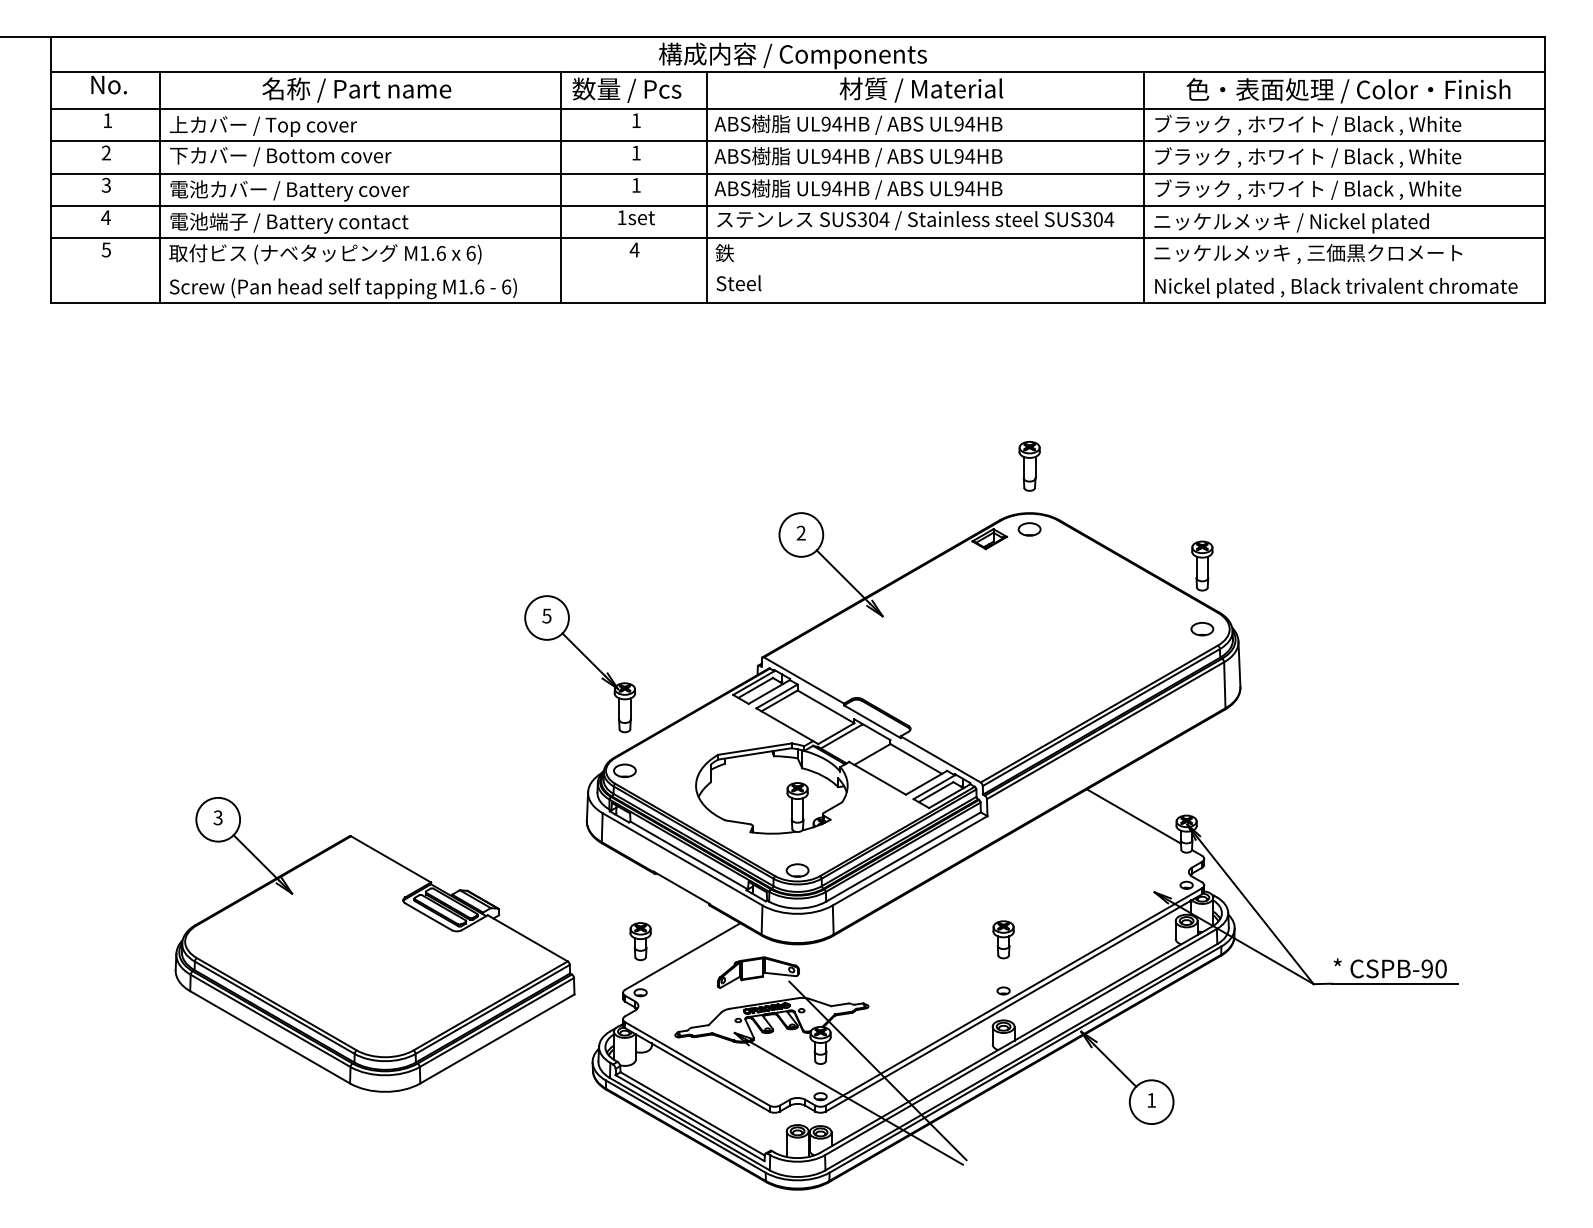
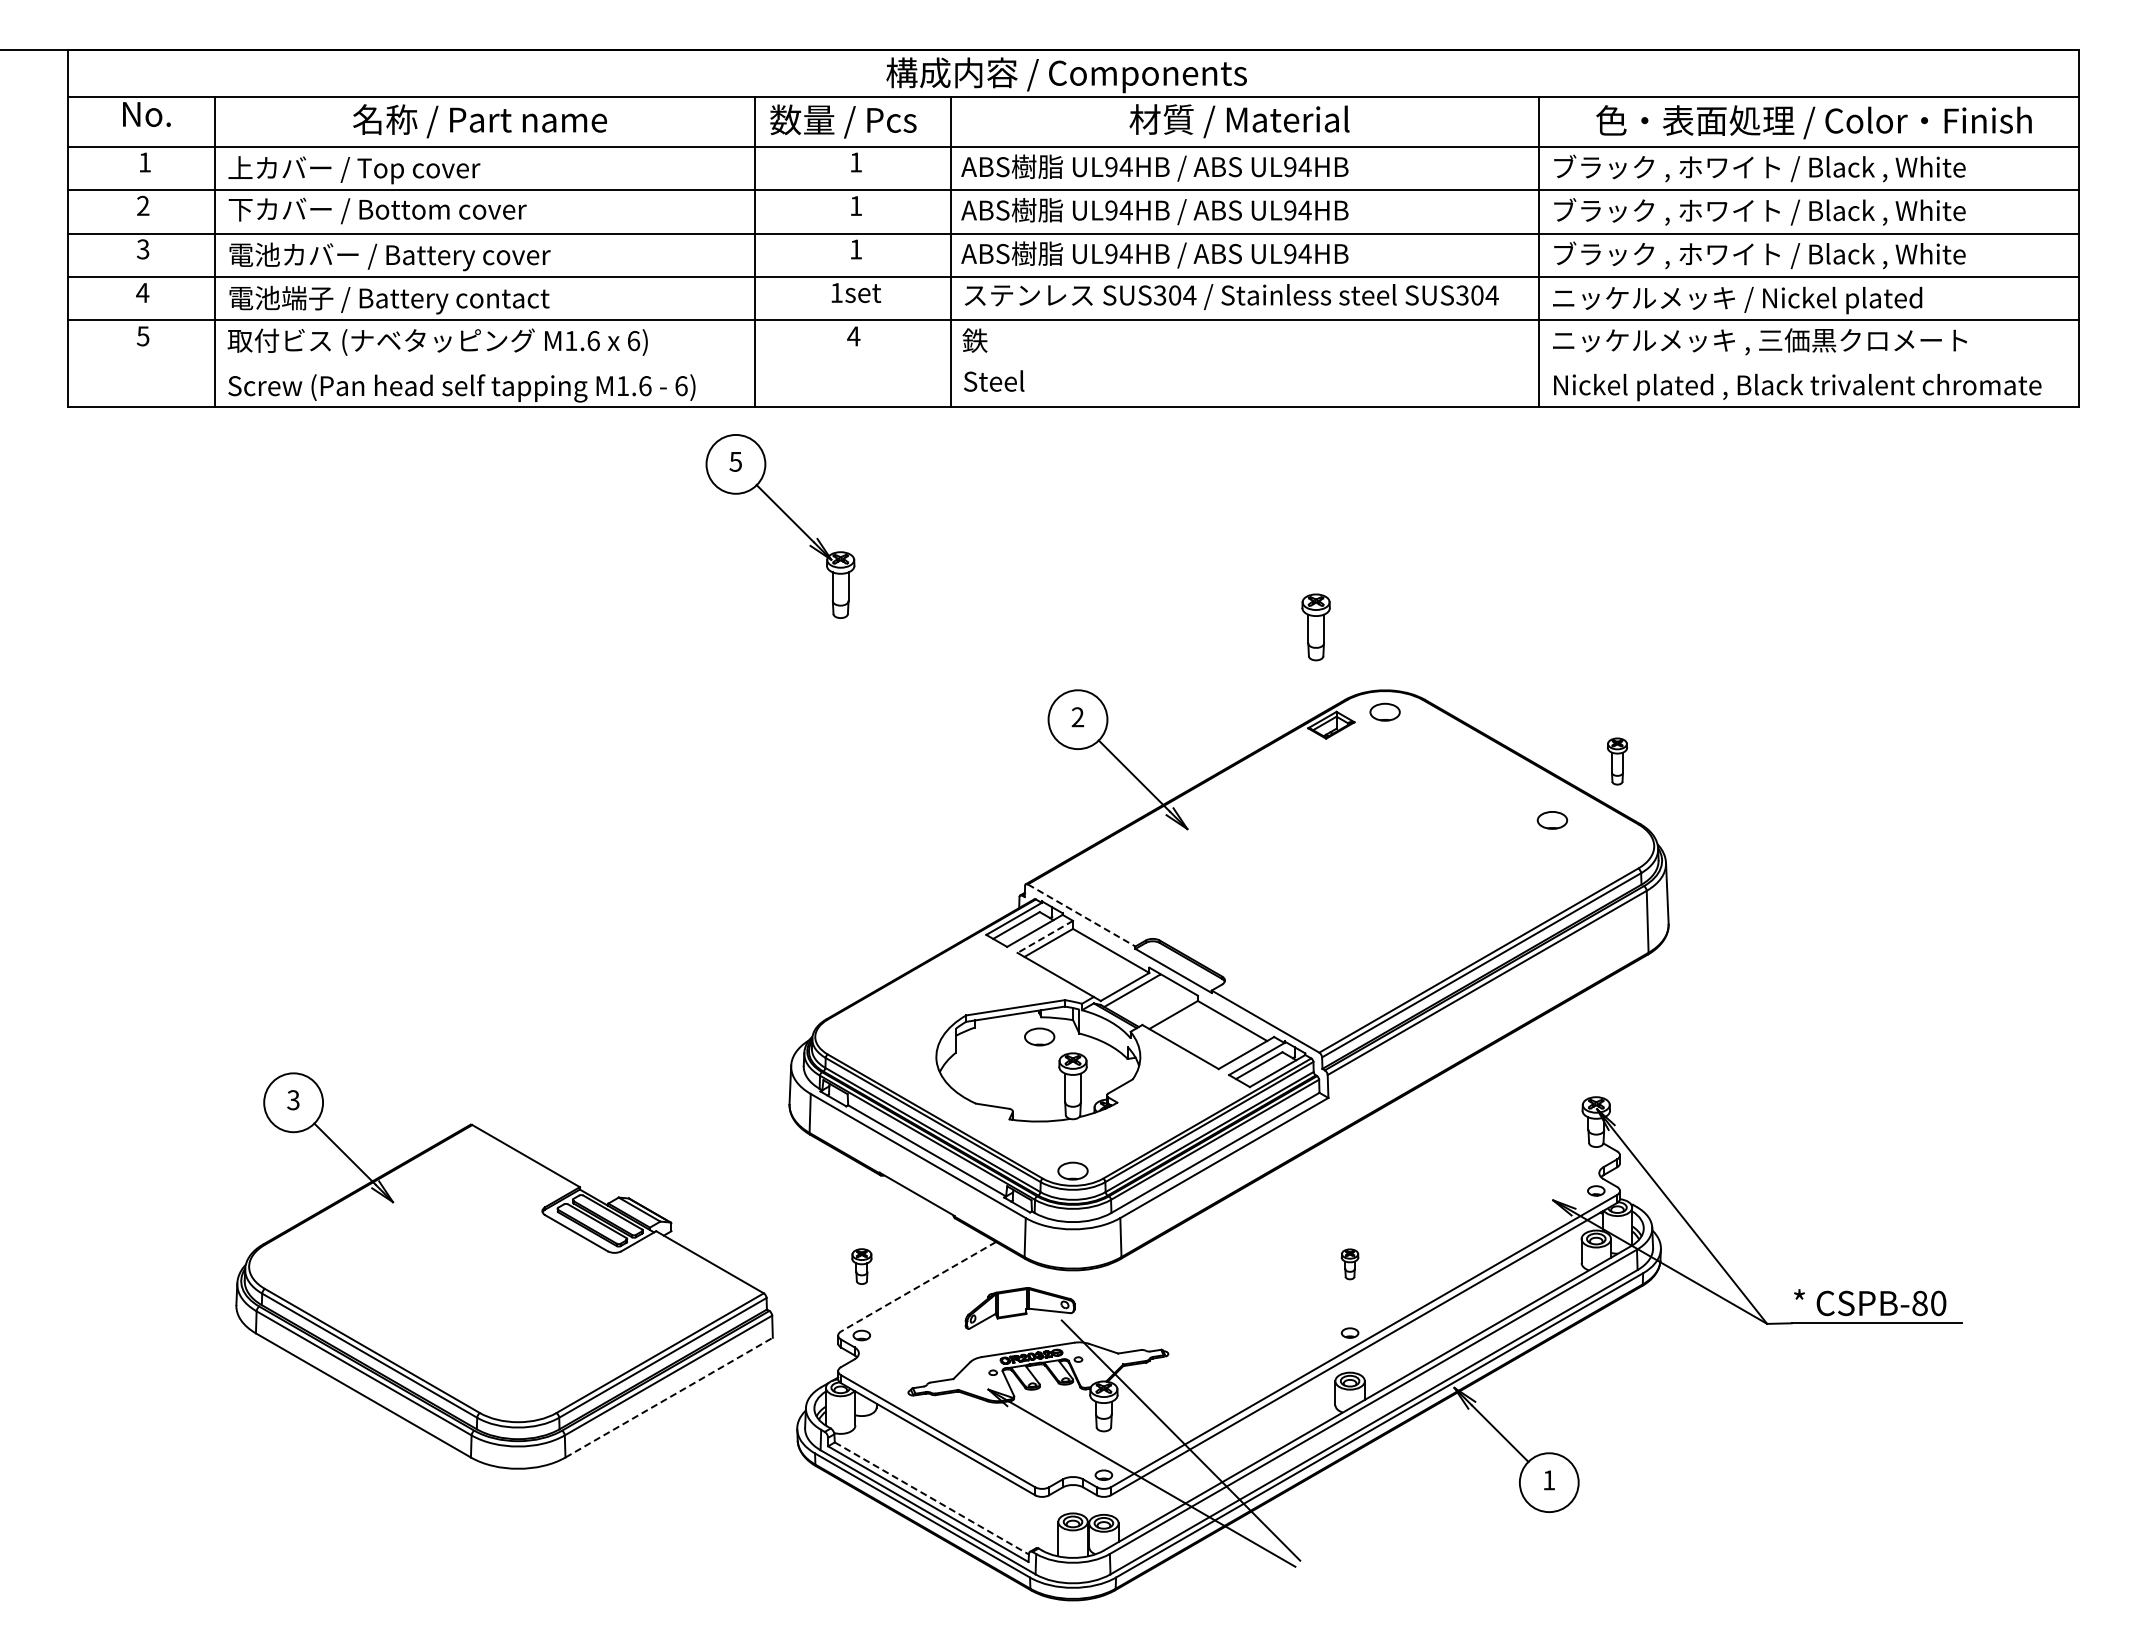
part: (1029, 466) -> (1315, 627), moved
part: (1202, 566) -> (1617, 761), size x0.7
part: (1202, 629) -> (1552, 820), moved
part: (586, 658) -> (788, 518), moved
line: (804, 680) -> (1082, 915), solid -> dashed
line: (776, 696) -> (1044, 937), solid -> dashed
part: (624, 770) -> (1039, 1036), moved
line: (1134, 815) -> (1525, 1097), removed
part: (1003, 939) -> (1349, 1264), size x0.6
part: (640, 941) -> (861, 1266), size x0.7
line: (682, 957) -> (918, 1287), solid -> dashed
text: (1426, 968) -> (1919, 1303), CSPB-90 -> CSPB-80
line: (497, 1038) -> (669, 1397), solid -> dashed
line: (693, 1113) -> (932, 1498), solid -> dashed

